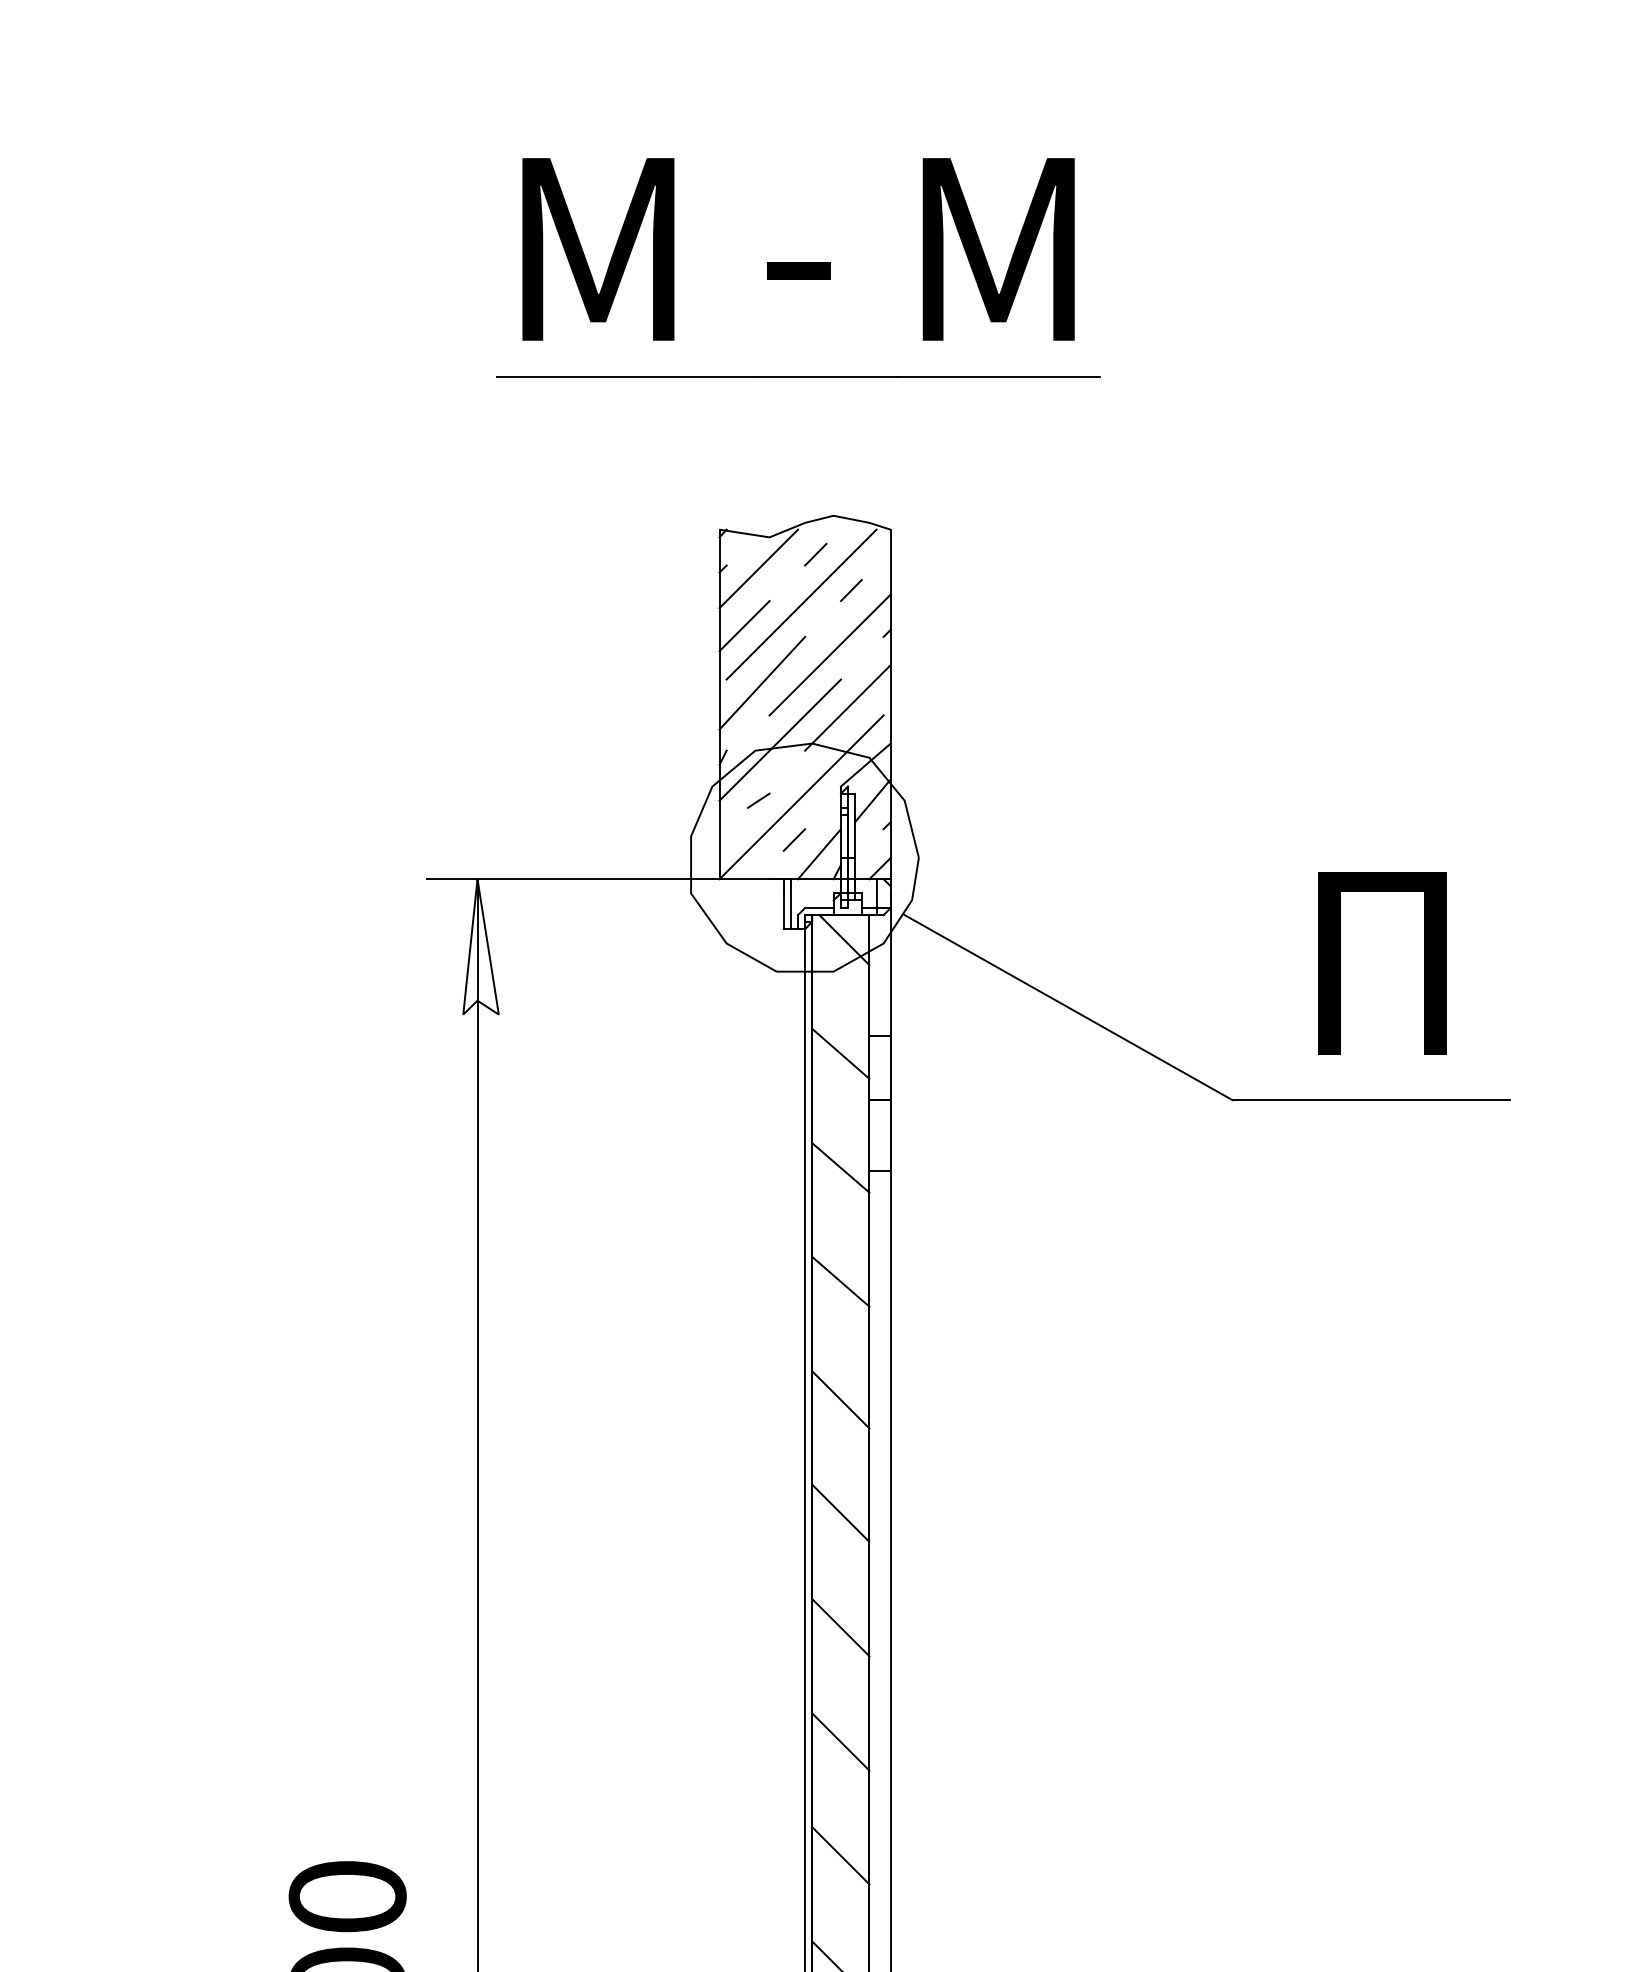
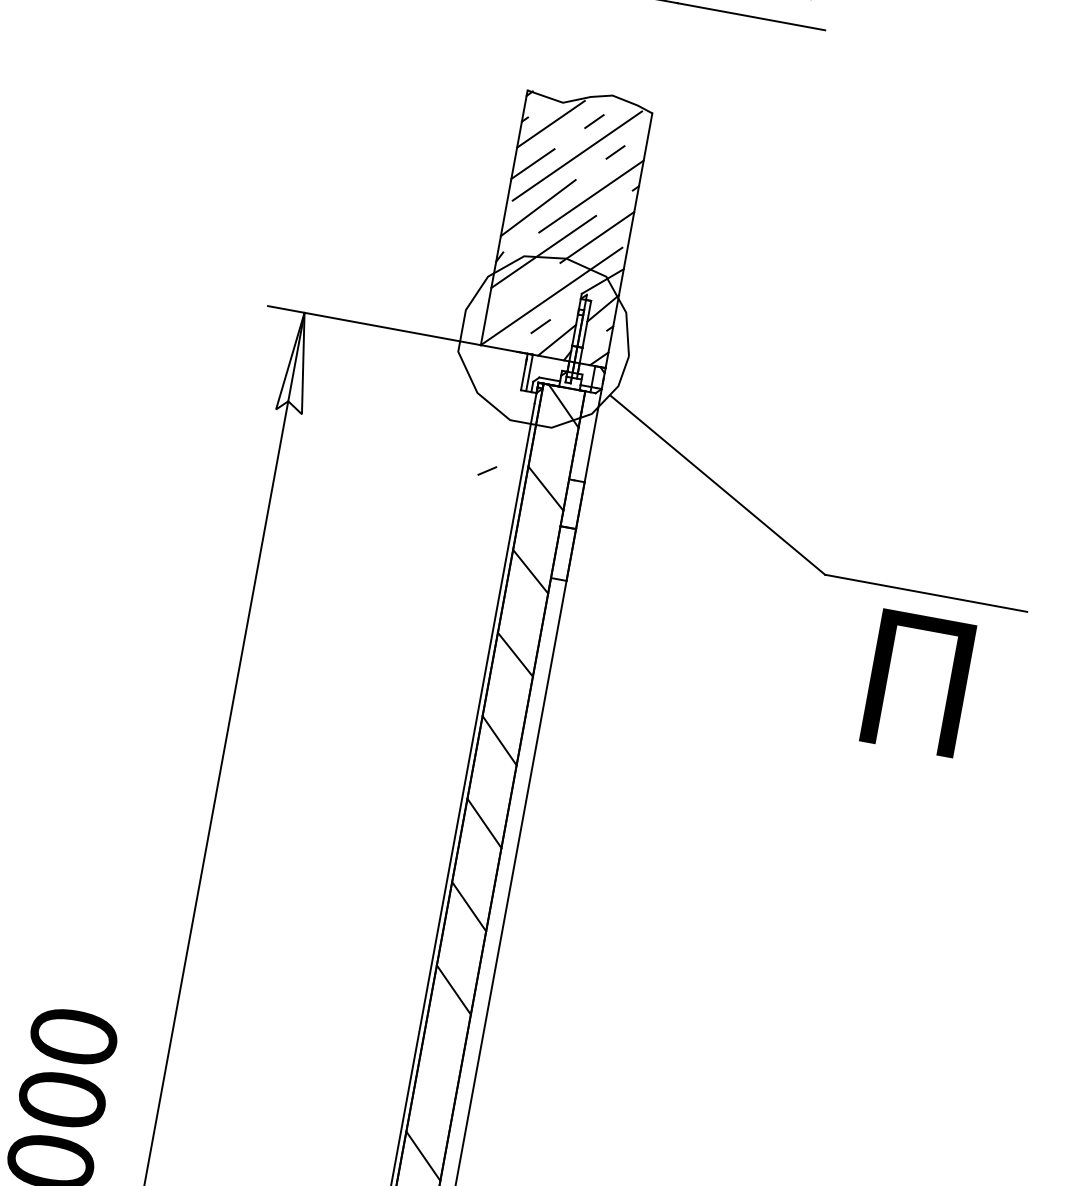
line: (758, 800) -> (487, 470), moved
text: (1382, 963) -> (918, 683), moved
line: (840, 1855) -> (438, 1072), removed

